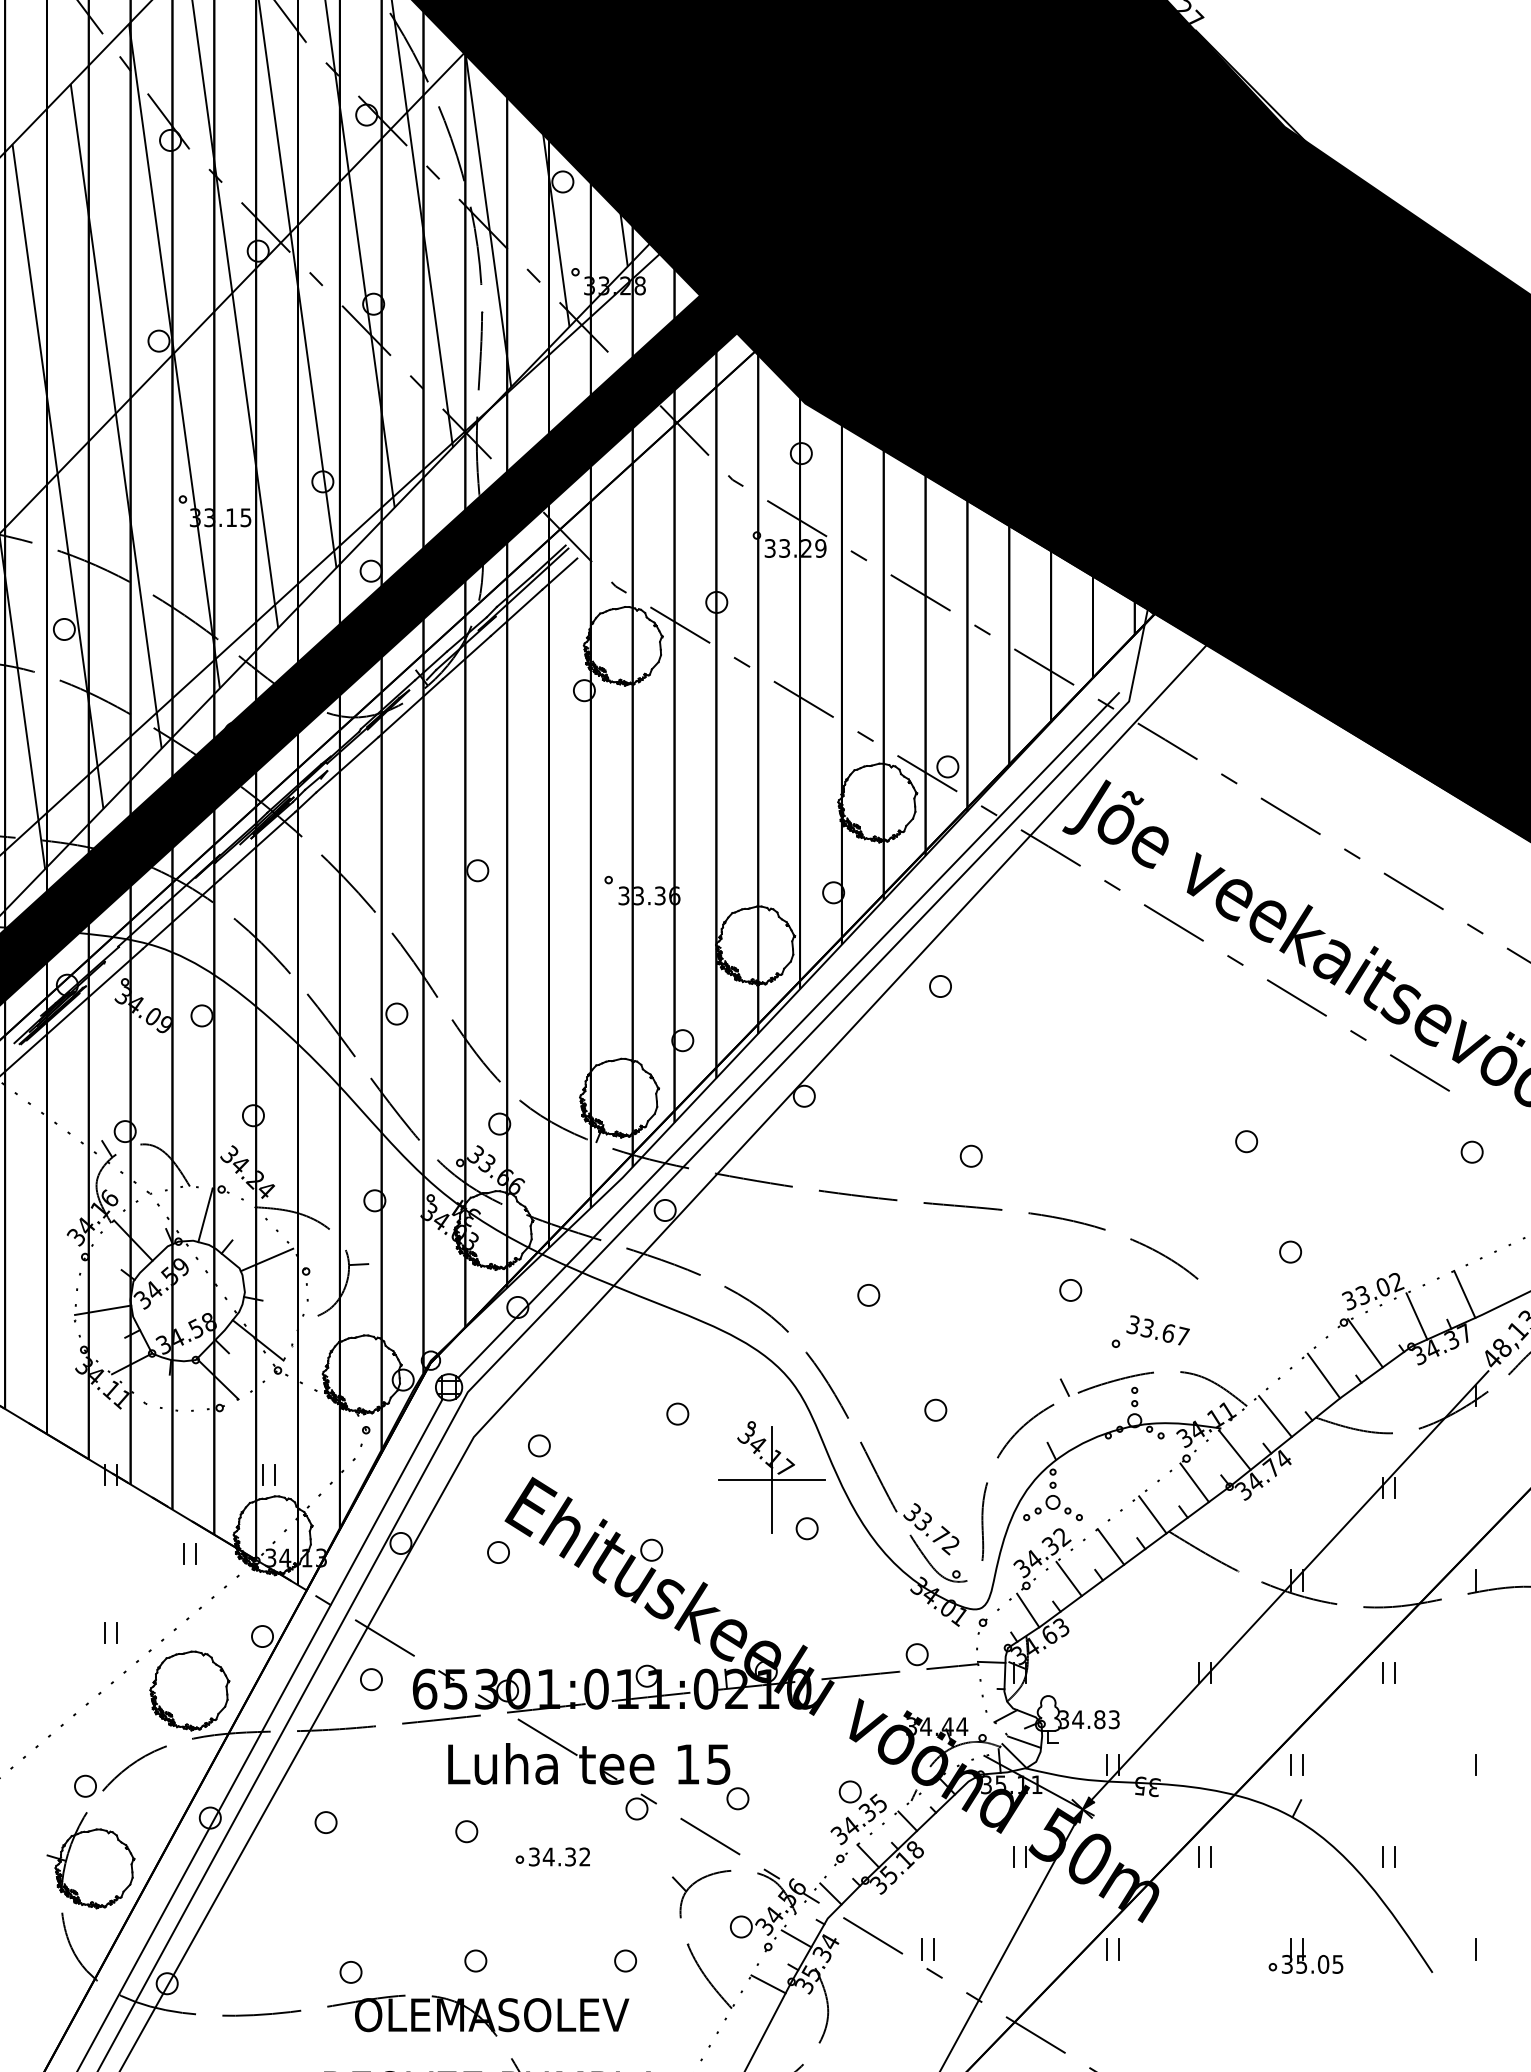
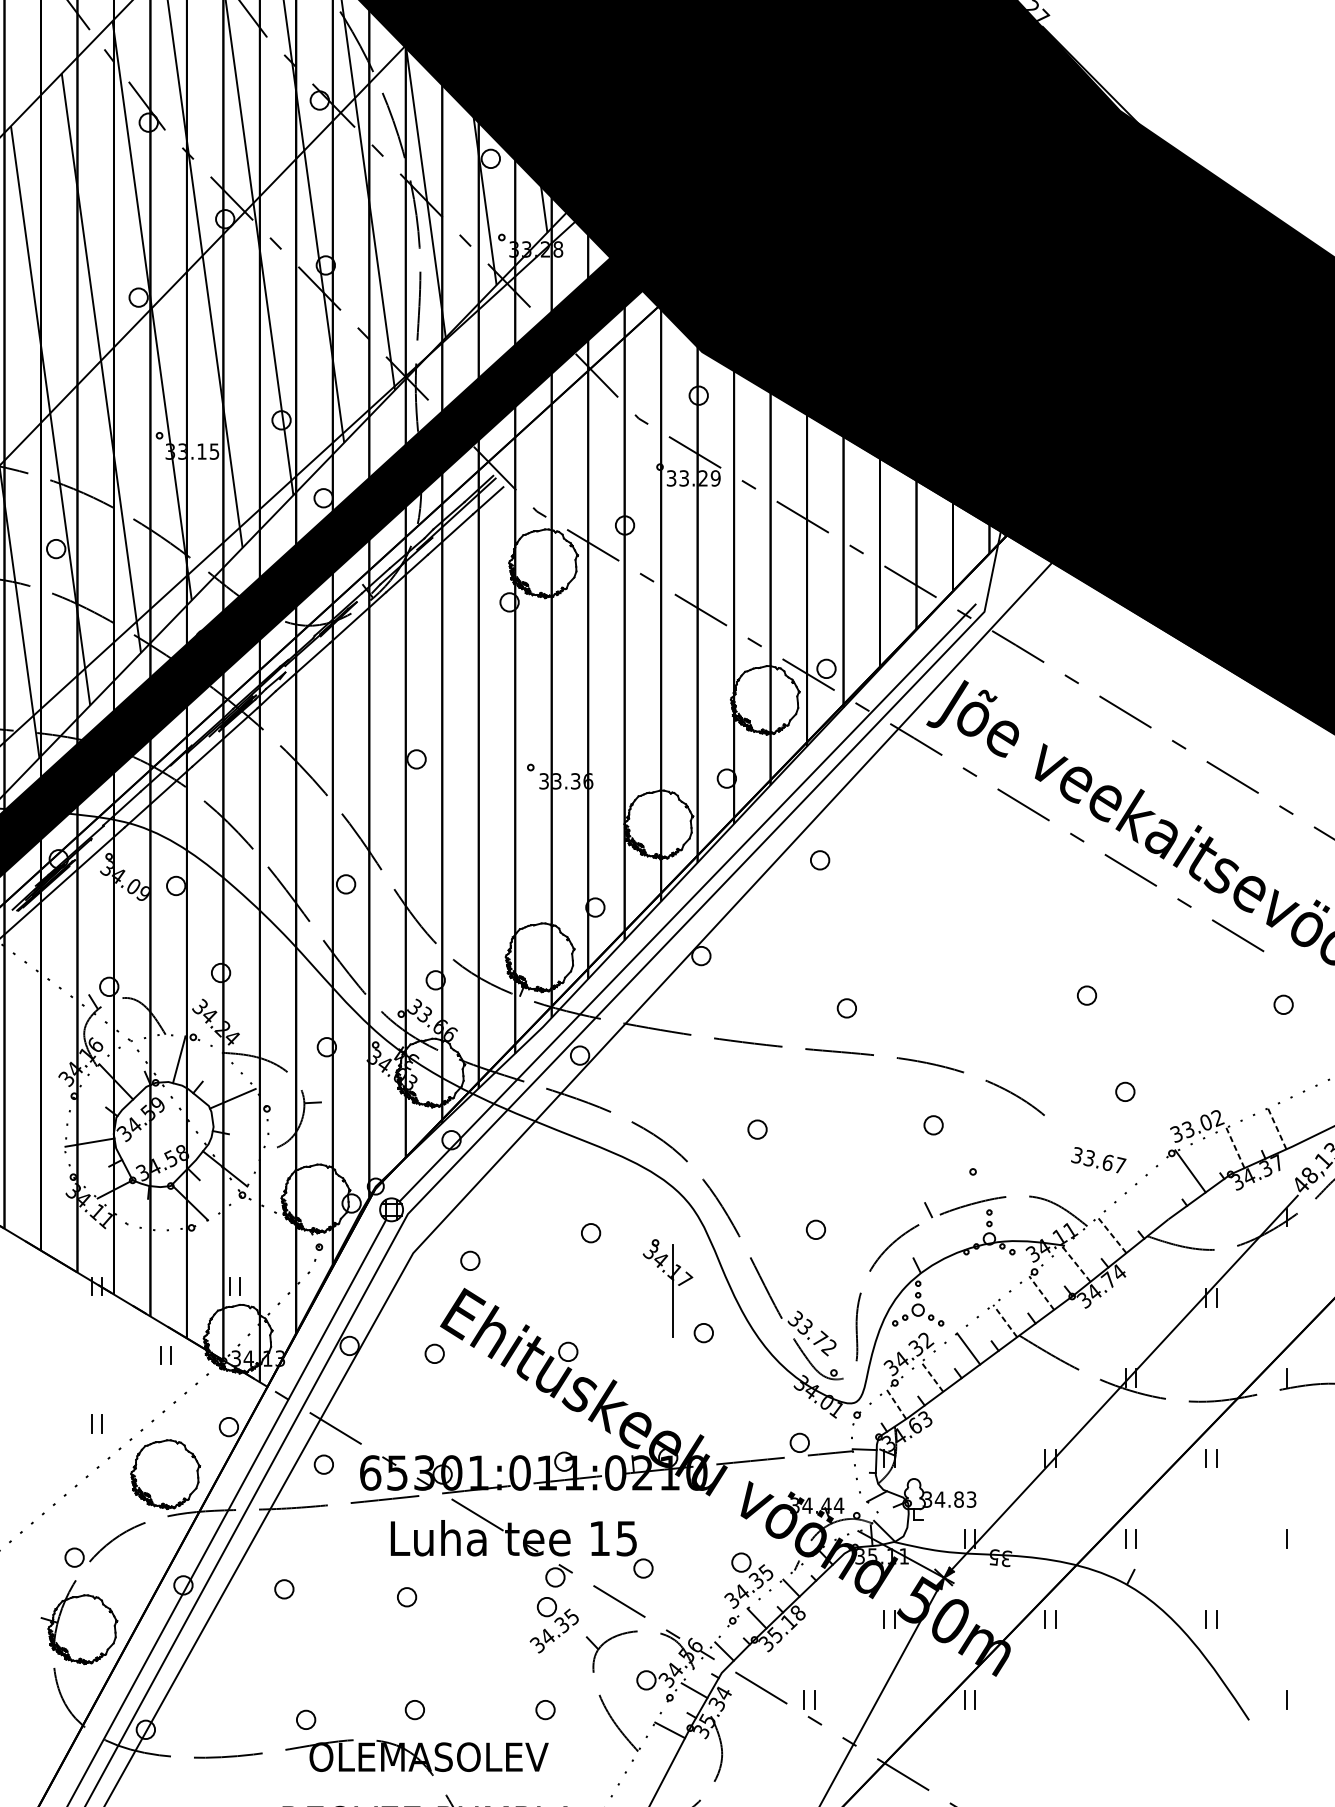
line: (1464, 1294) -> (1276, 1128), solid -> dashed
line: (1416, 1315) -> (1235, 1147), solid -> dashed
text: (1157, 1330) -> (1098, 1160), moved
line: (1323, 1375) -> (1154, 1199), removed
line: (1275, 1416) -> (1112, 1235), solid -> dashed
line: (1234, 1449) -> (1076, 1264), solid -> dashed
line: (771, 1480) -> (672, 1291), removed
line: (1194, 1482) -> (1041, 1292), solid -> dashed
line: (1152, 1514) -> (1004, 1320), solid -> dashed
line: (1068, 1578) -> (931, 1376), solid -> dashed
line: (1027, 1610) -> (895, 1404), solid -> dashed
line: (1024, 1741) -> (893, 1518), removed
part: (552, 1856) -> (481, 1618), removed
part: (635, 1863) -> (554, 1624), added
part: (1305, 1955) -> (1138, 1705), removed

